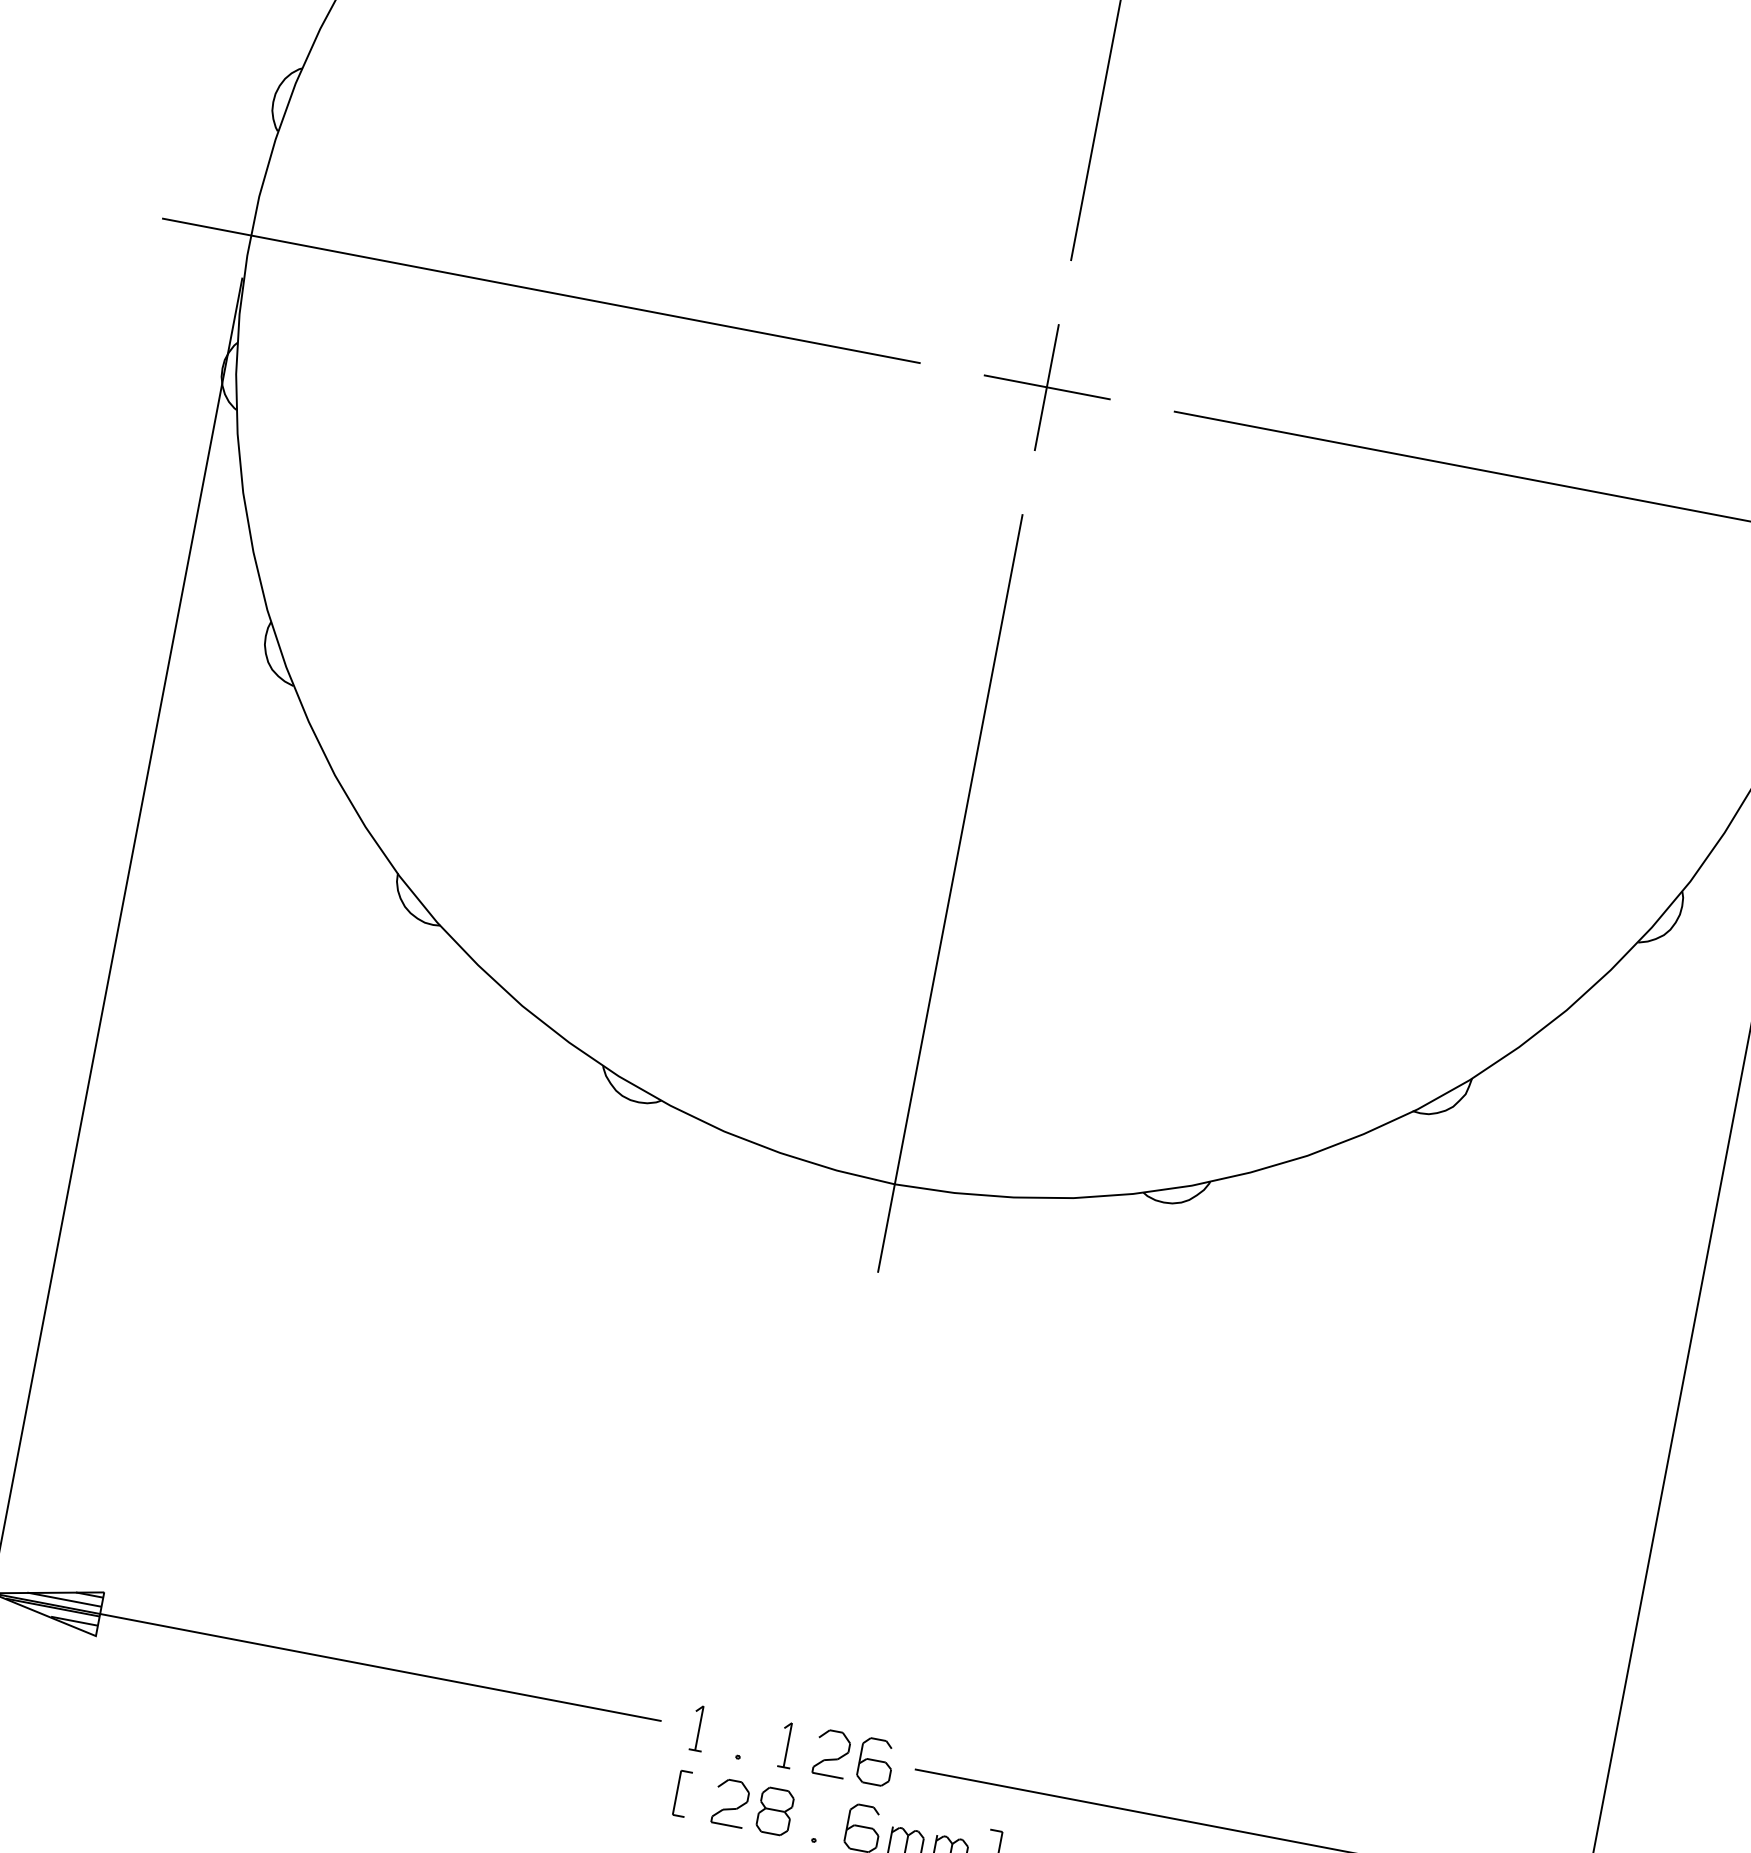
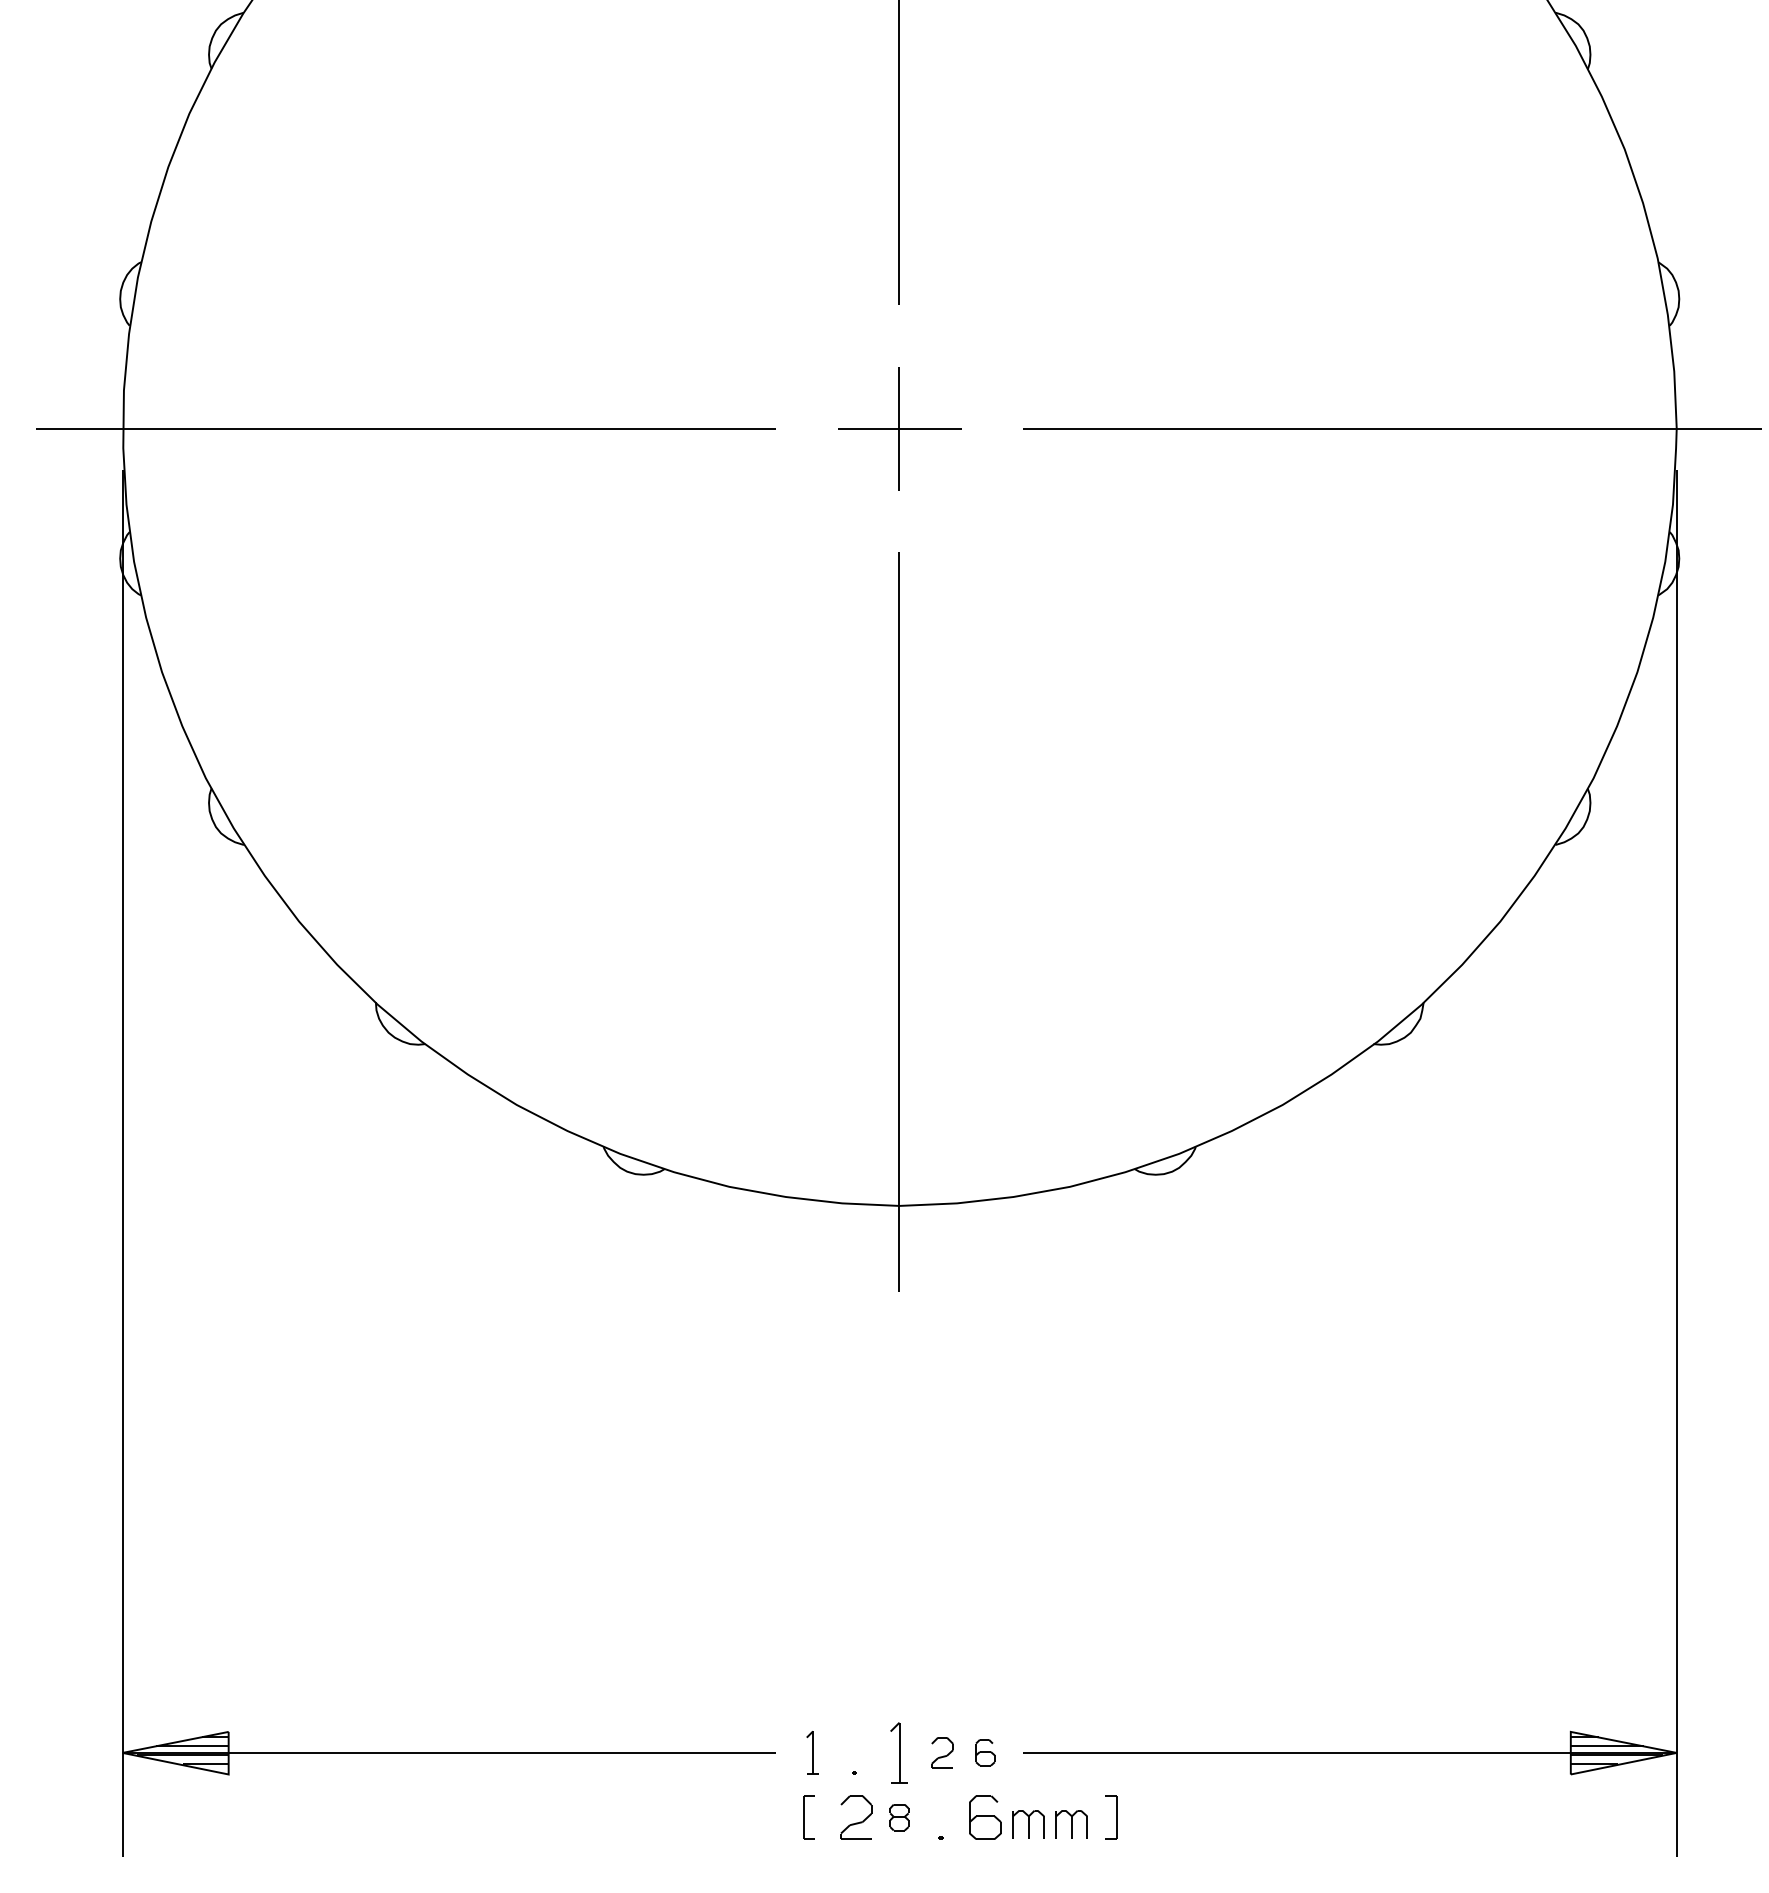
part: (787, 1744) -> (898, 1752), size x1.4
part: (832, 1753) -> (942, 1752), size x0.7
part: (876, 1761) -> (985, 1752), size x0.6
part: (775, 1811) -> (899, 1817), size x0.6

